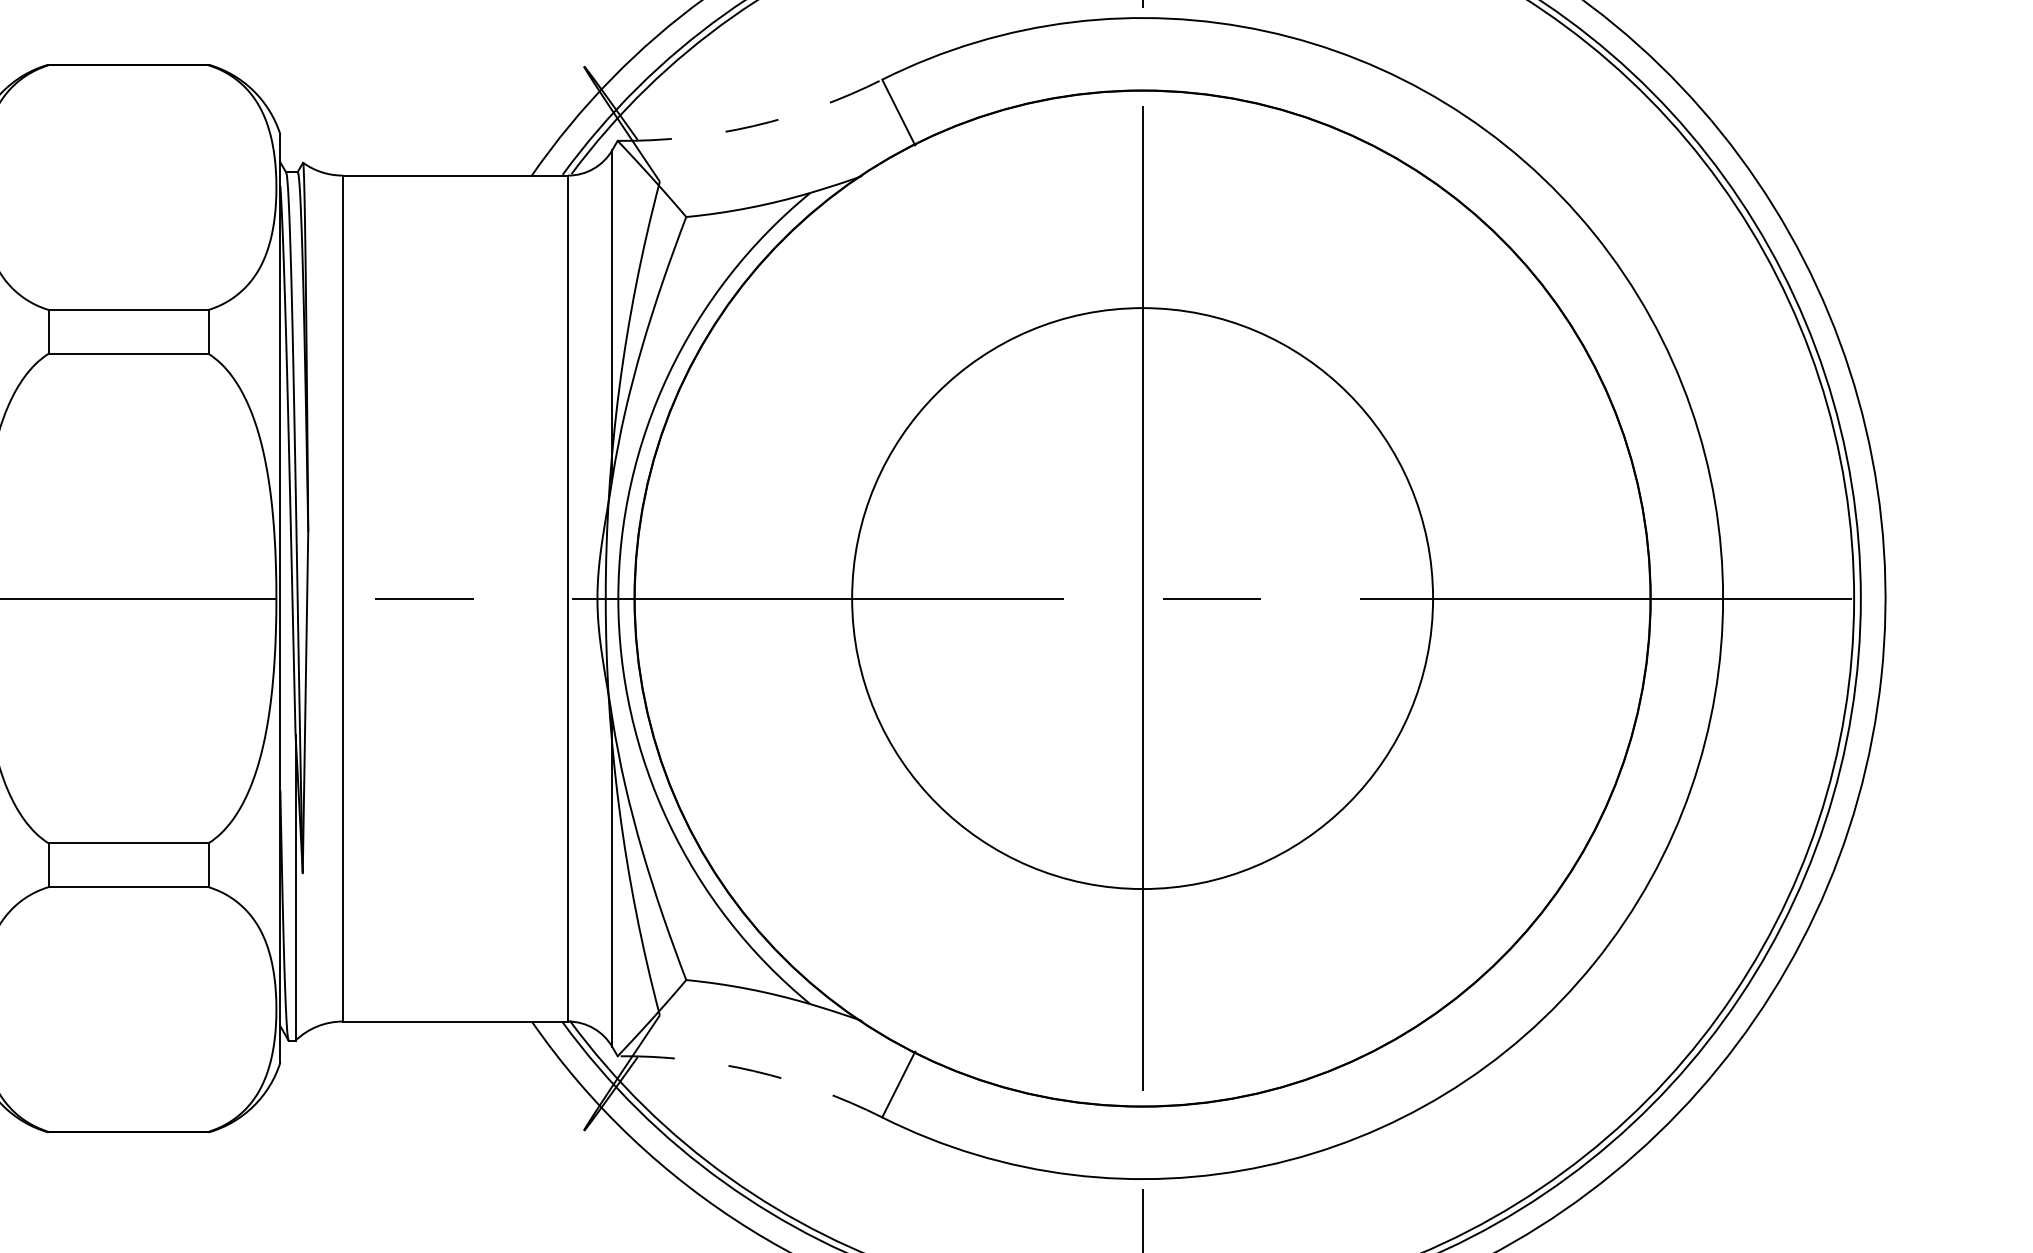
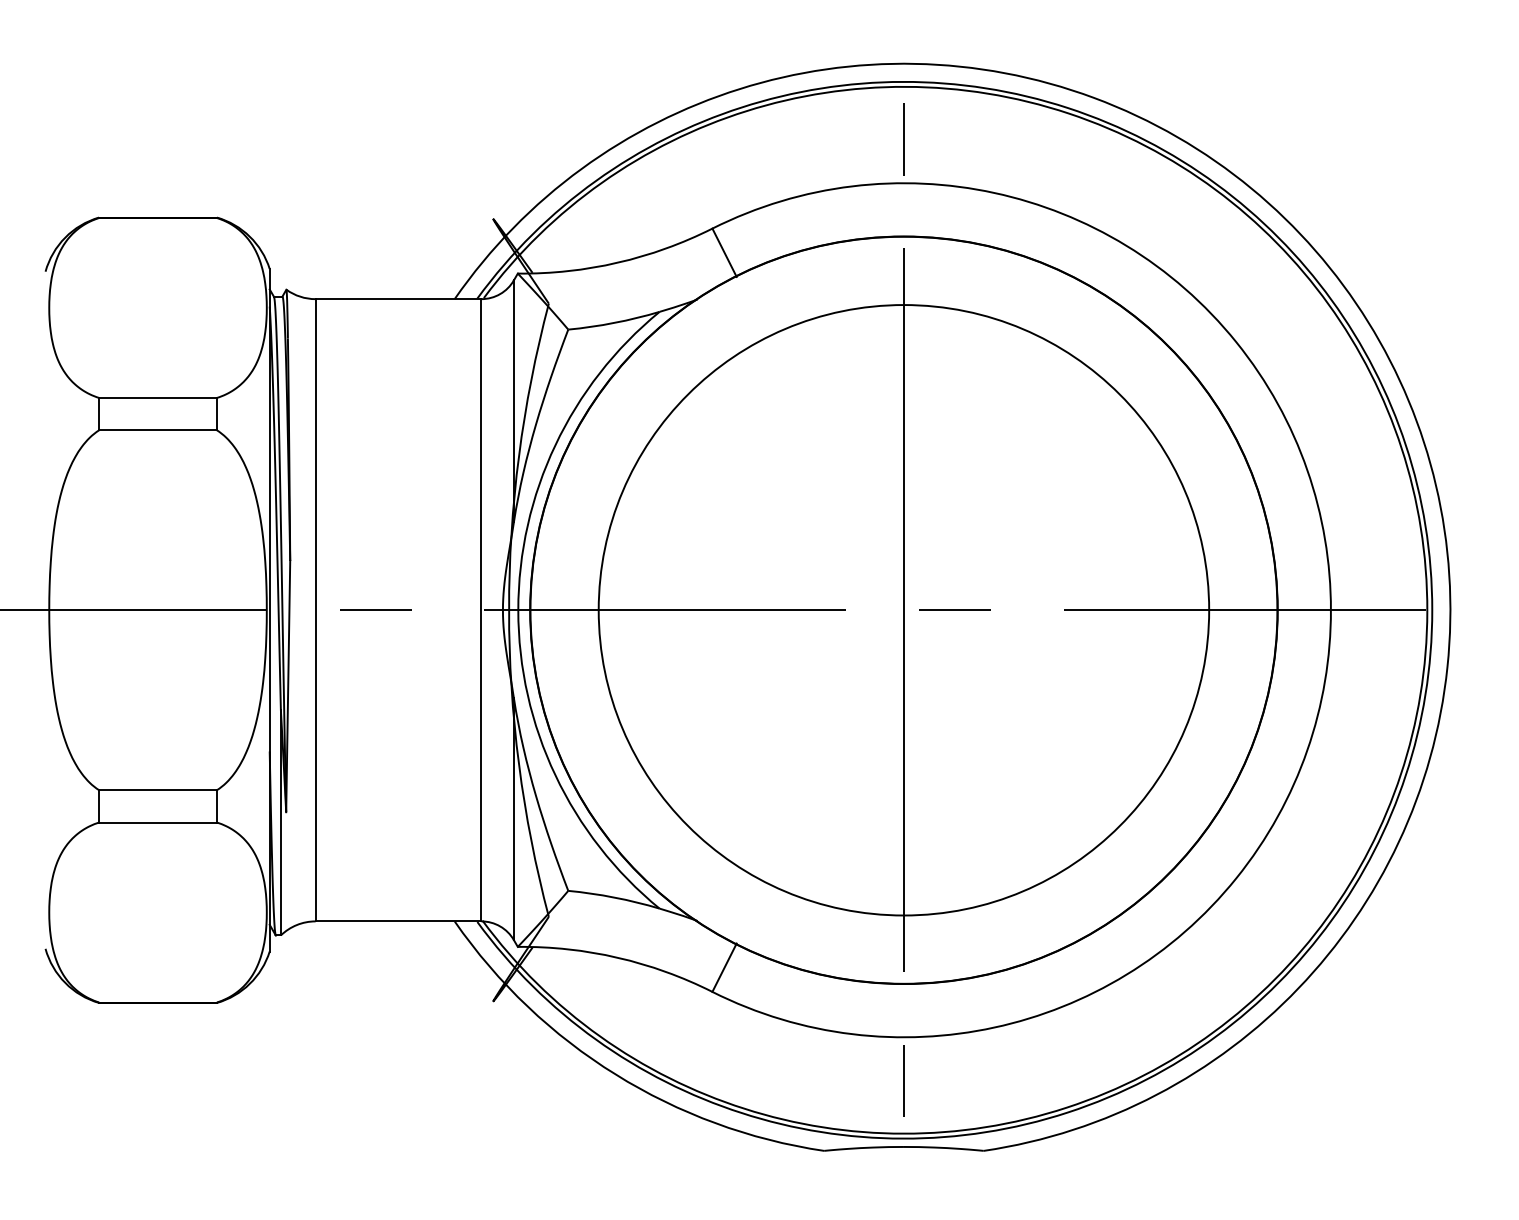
arc: (753, 125) -> (617, 262), dashed -> solid
circle: (1141, 598) -> (903, 610), size x1.43
arc: (753, 1070) -> (617, 957), dashed -> solid

